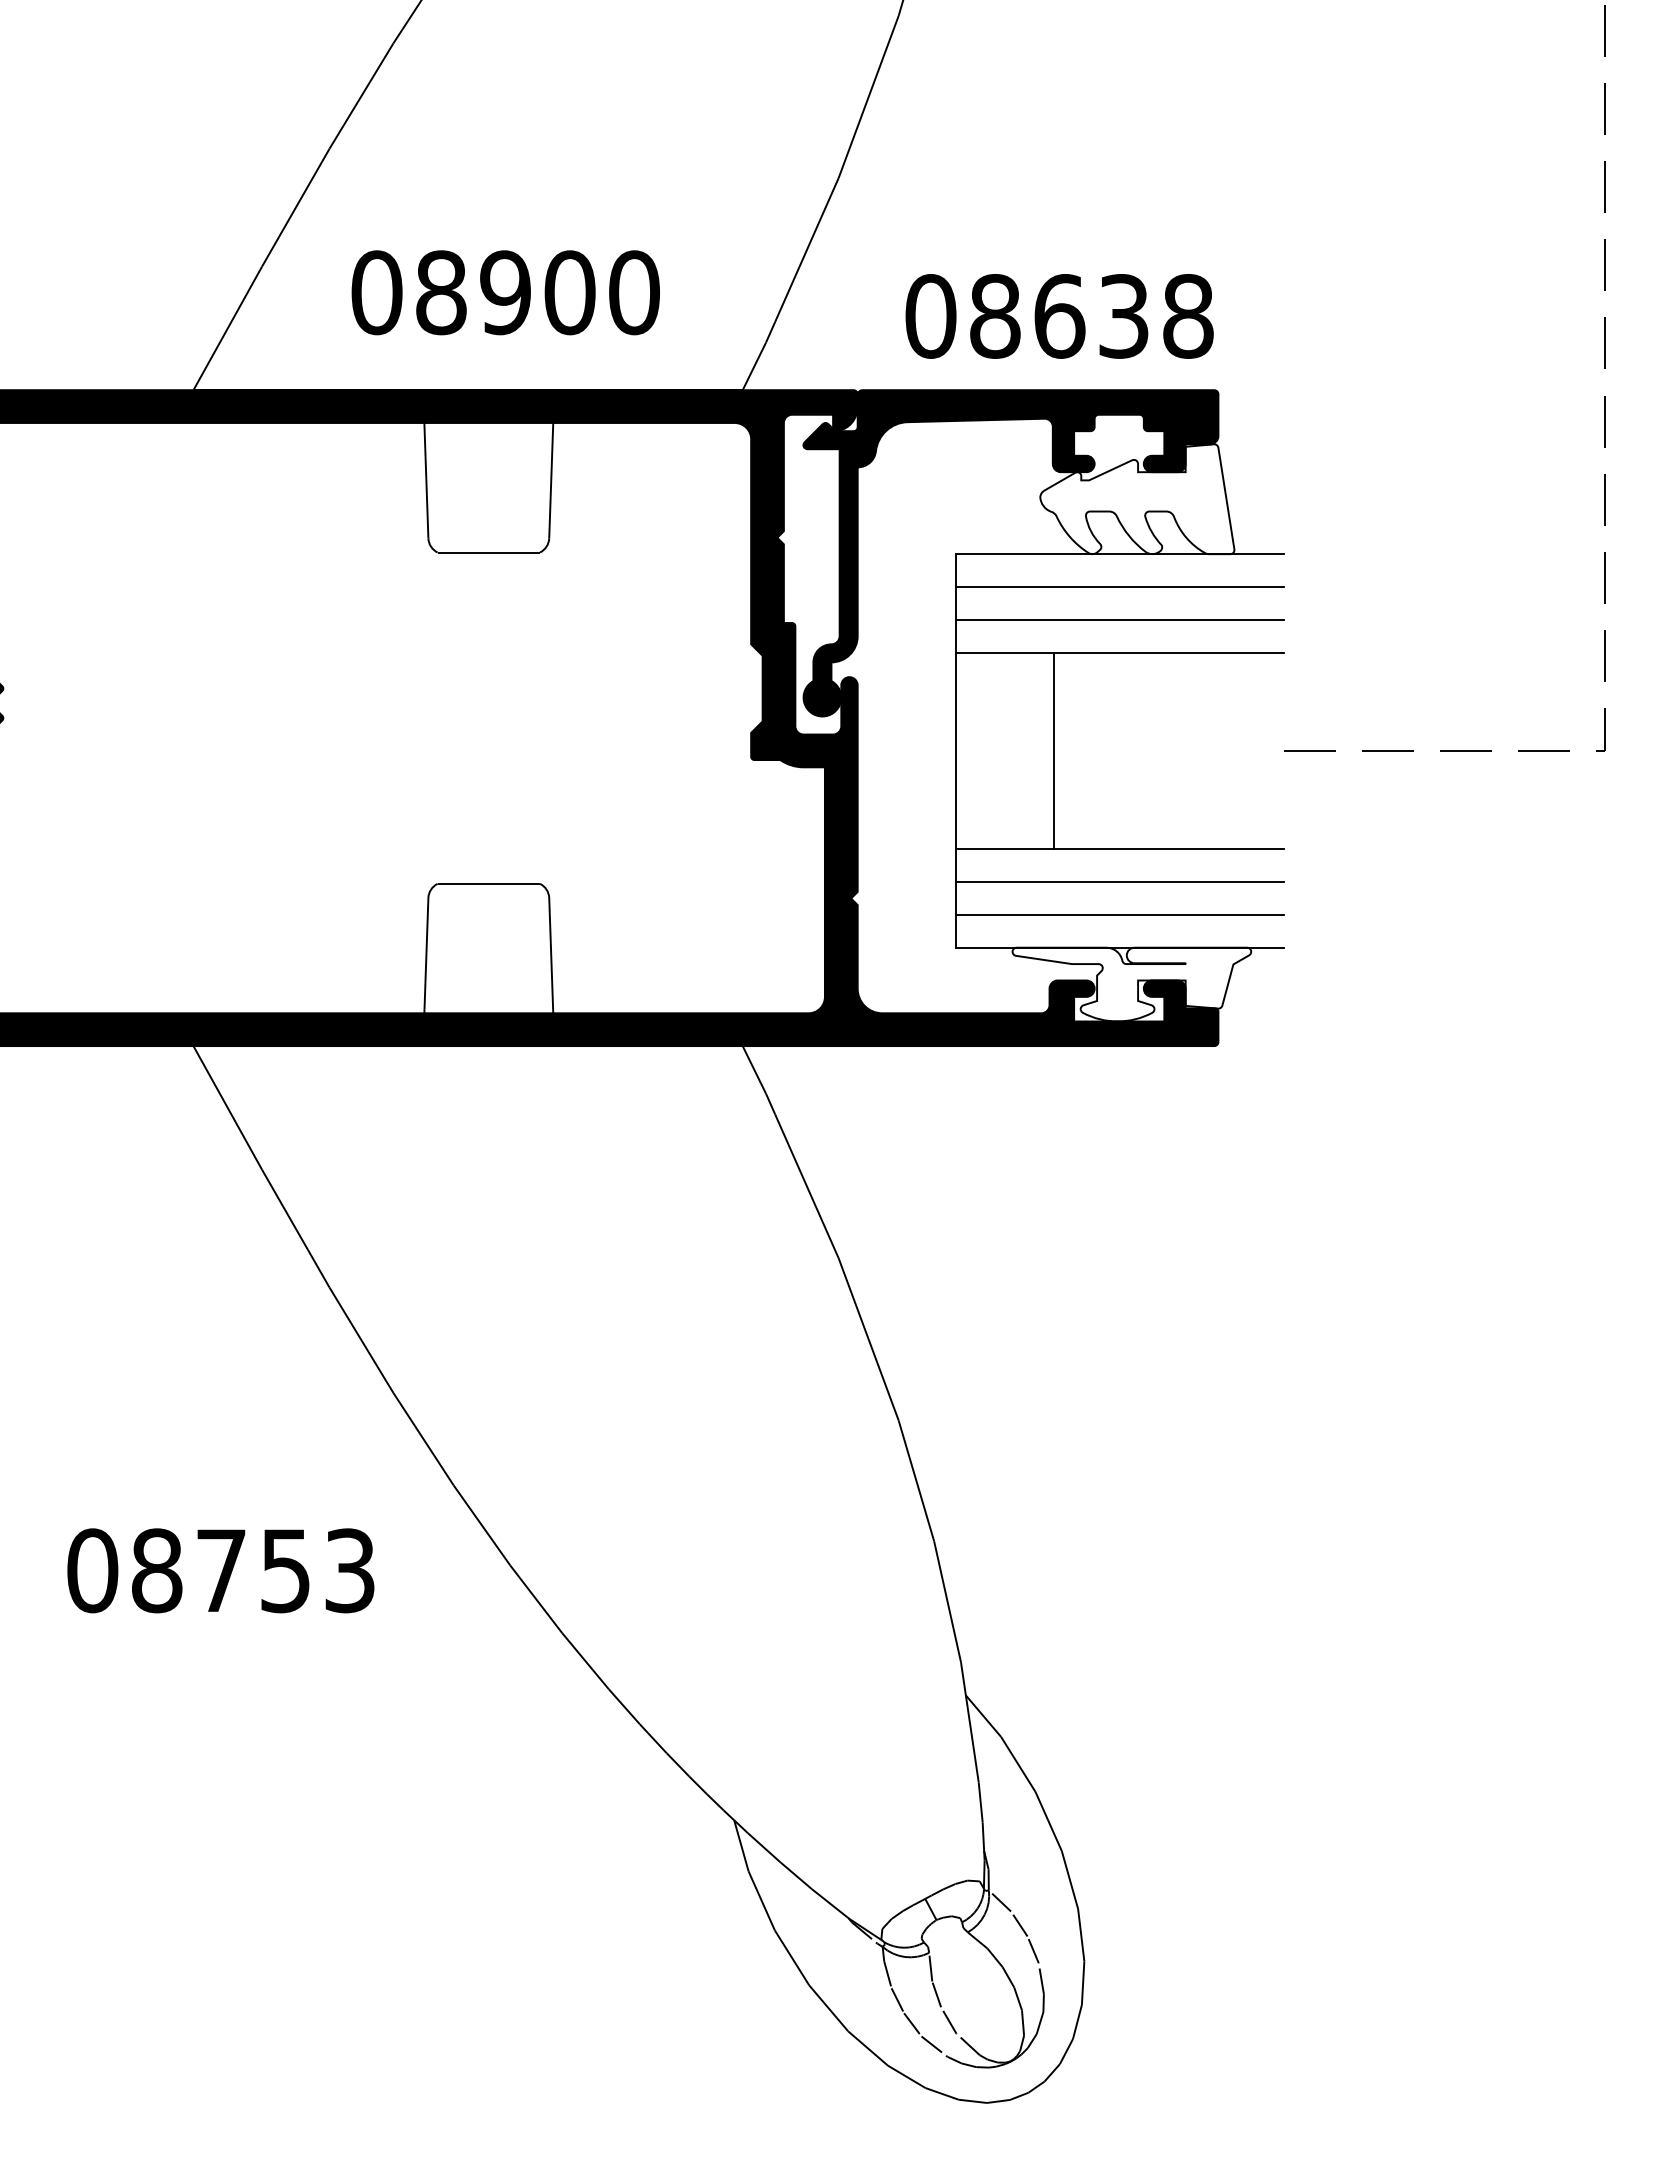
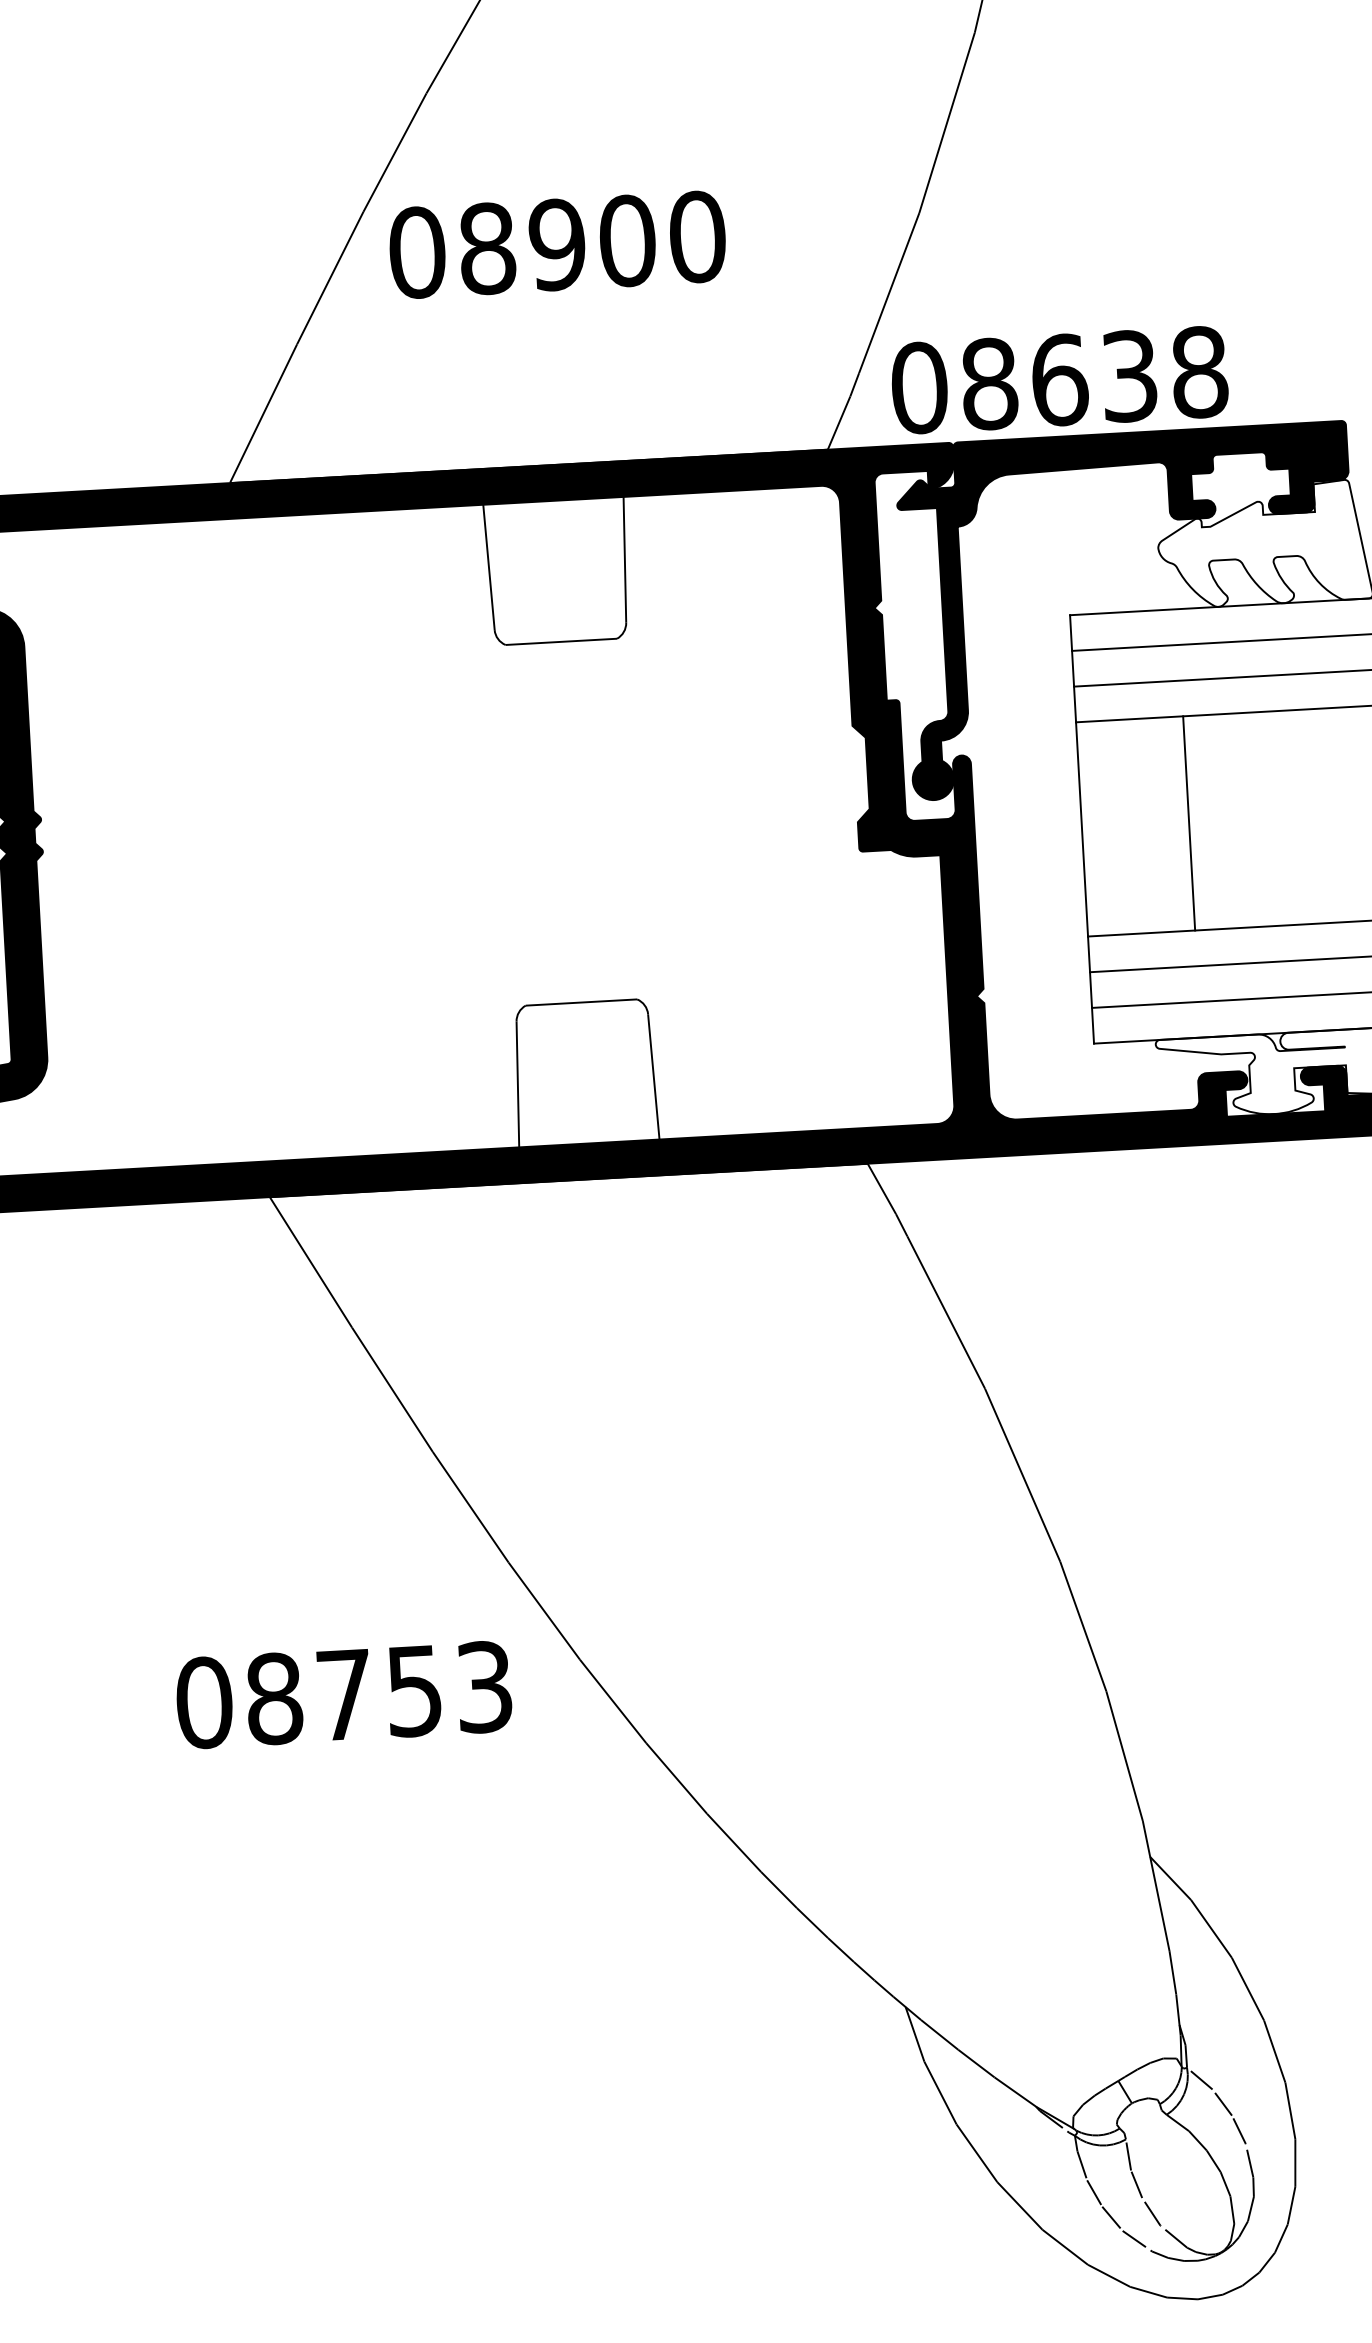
text: (505, 292) -> (557, 244), moved
text: (1059, 316) -> (1059, 380), moved
text: (220, 1570) -> (343, 1694), moved

